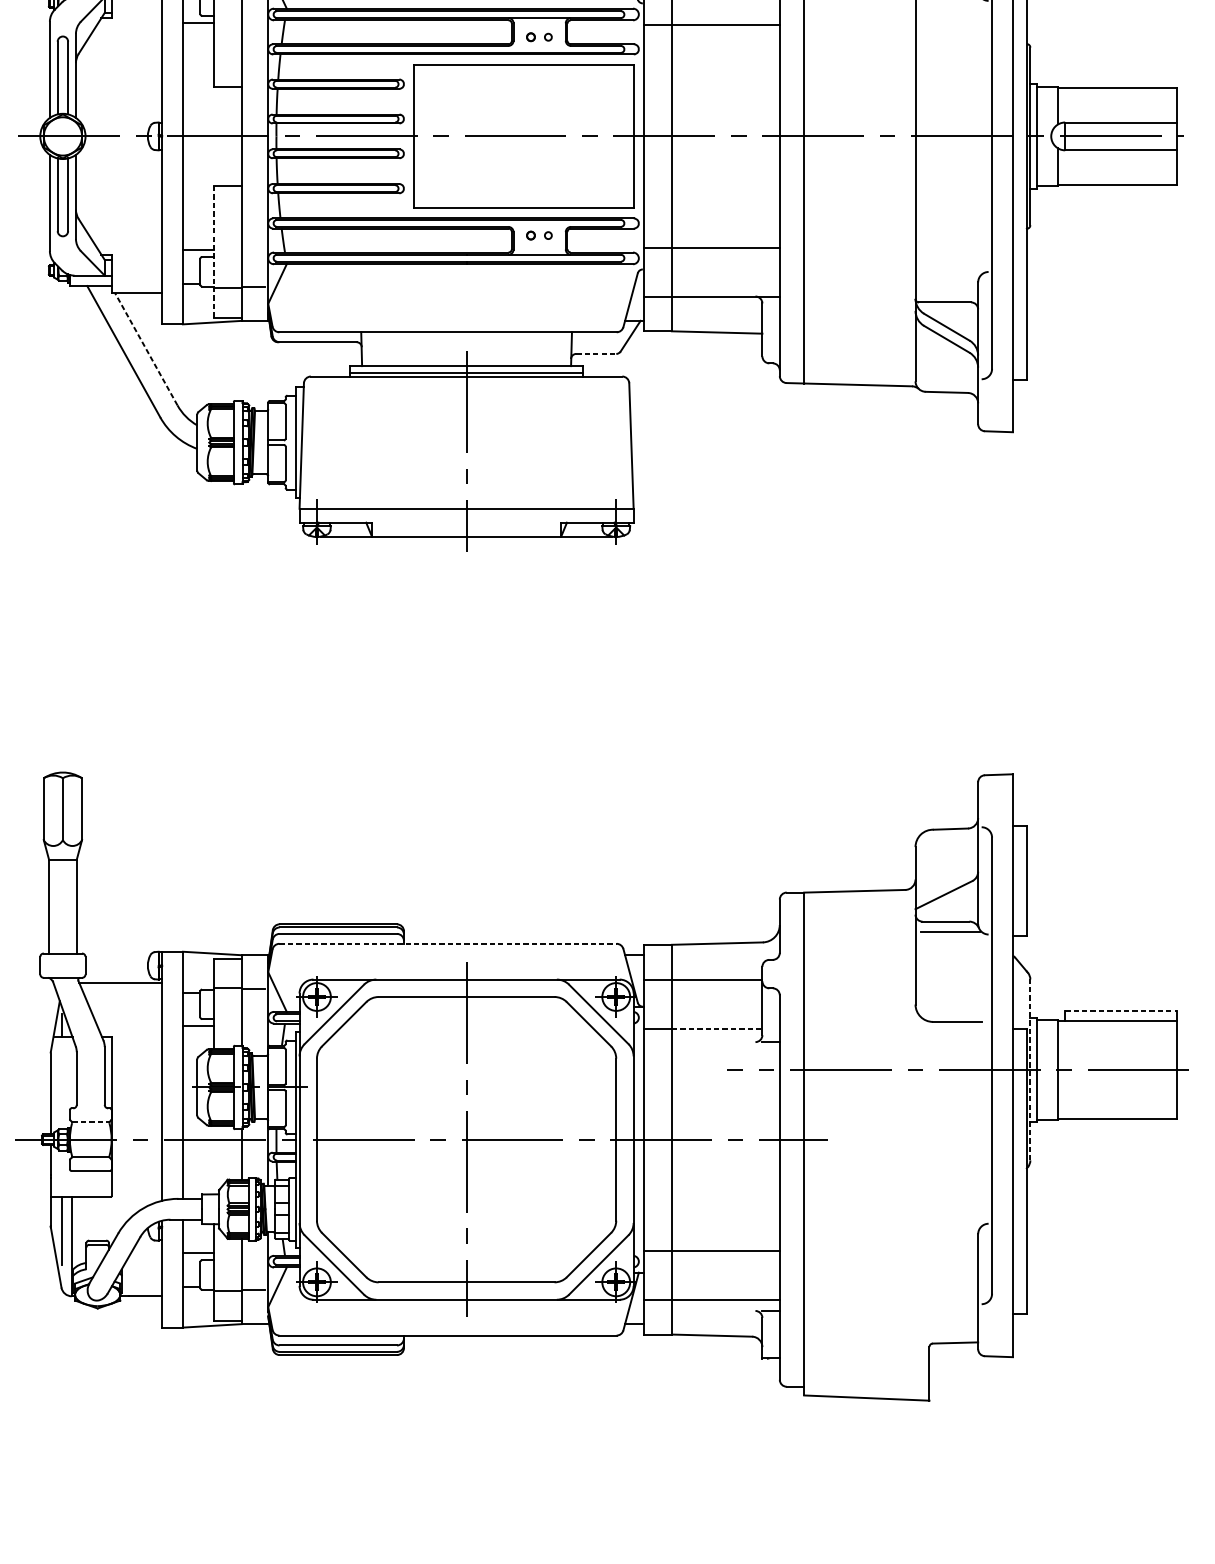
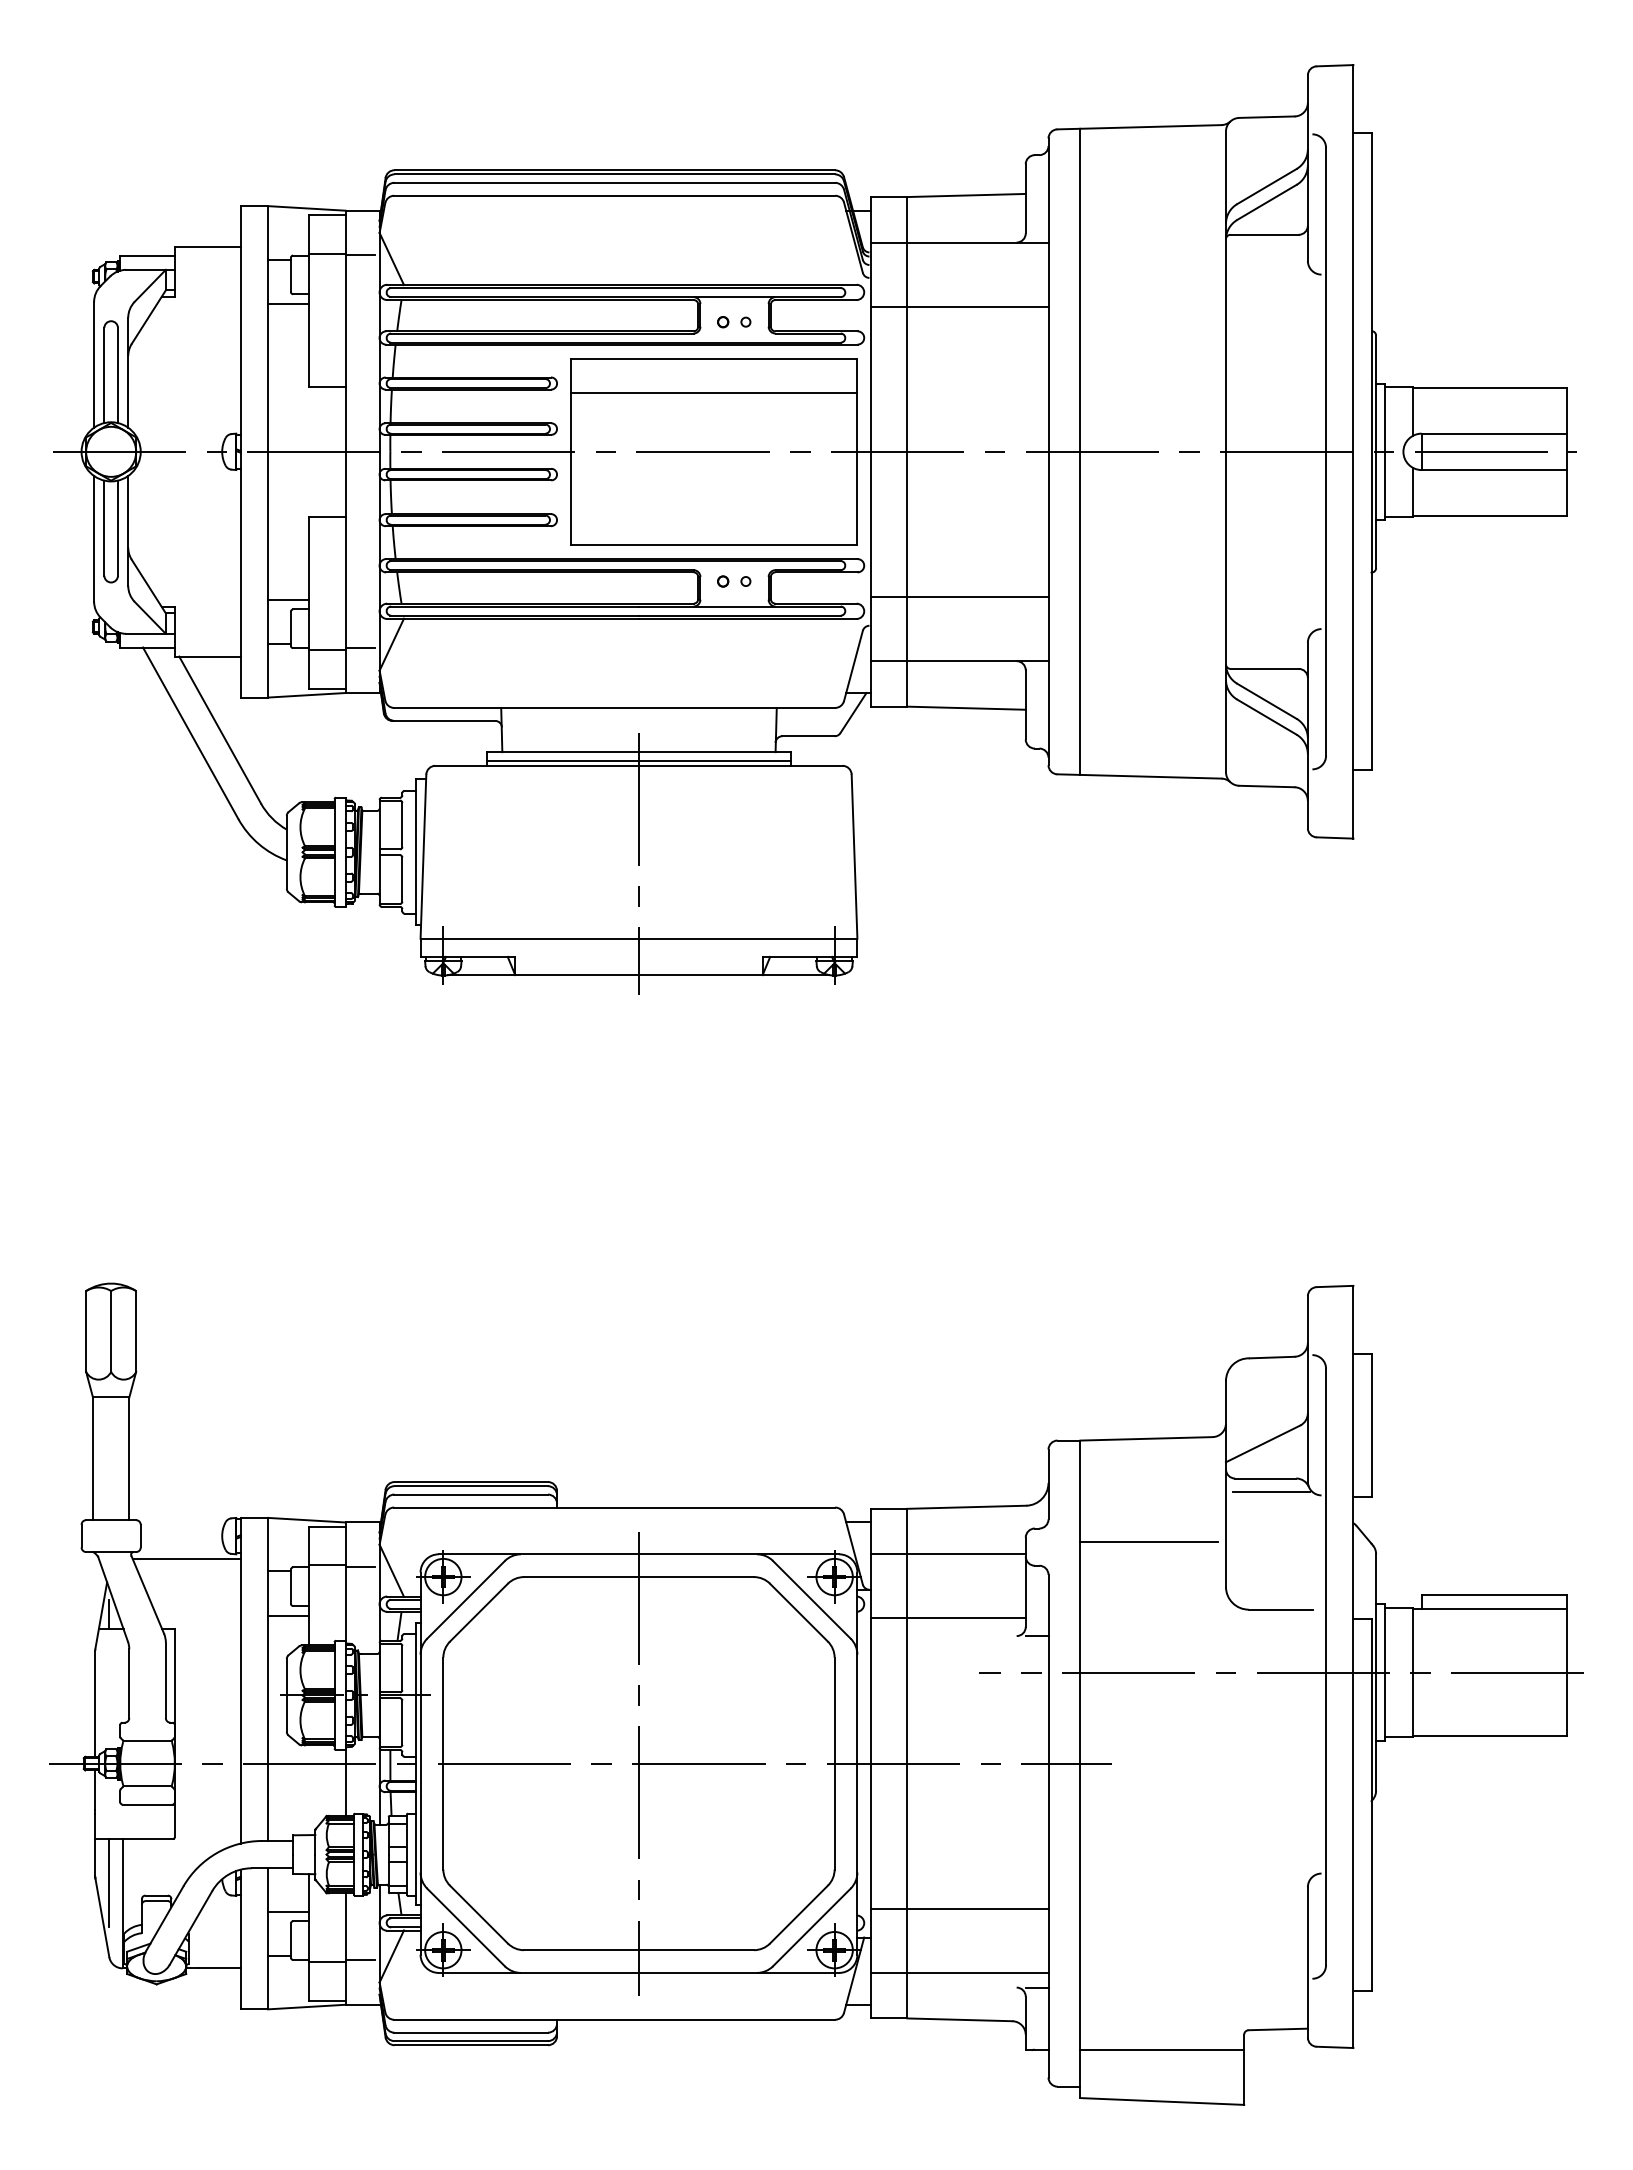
line: (523, 91) -> (713, 392), added
line: (214, 251) -> (309, 602), dashed -> solid
line: (145, 348) -> (219, 729), dashed -> solid
line: (597, 354) -> (809, 736), dashed -> solid
line: (447, 943) -> (614, 1507), dashed -> solid
line: (857, 969) -> (1149, 1541), added
line: (1120, 1011) -> (1494, 1595), dashed -> solid
line: (717, 1028) -> (967, 1618), dashed -> solid
line: (1030, 1069) -> (1376, 1671), dashed -> solid
line: (91, 1121) -> (148, 1740), dashed -> solid
line: (866, 1358) -> (1162, 2049), added

